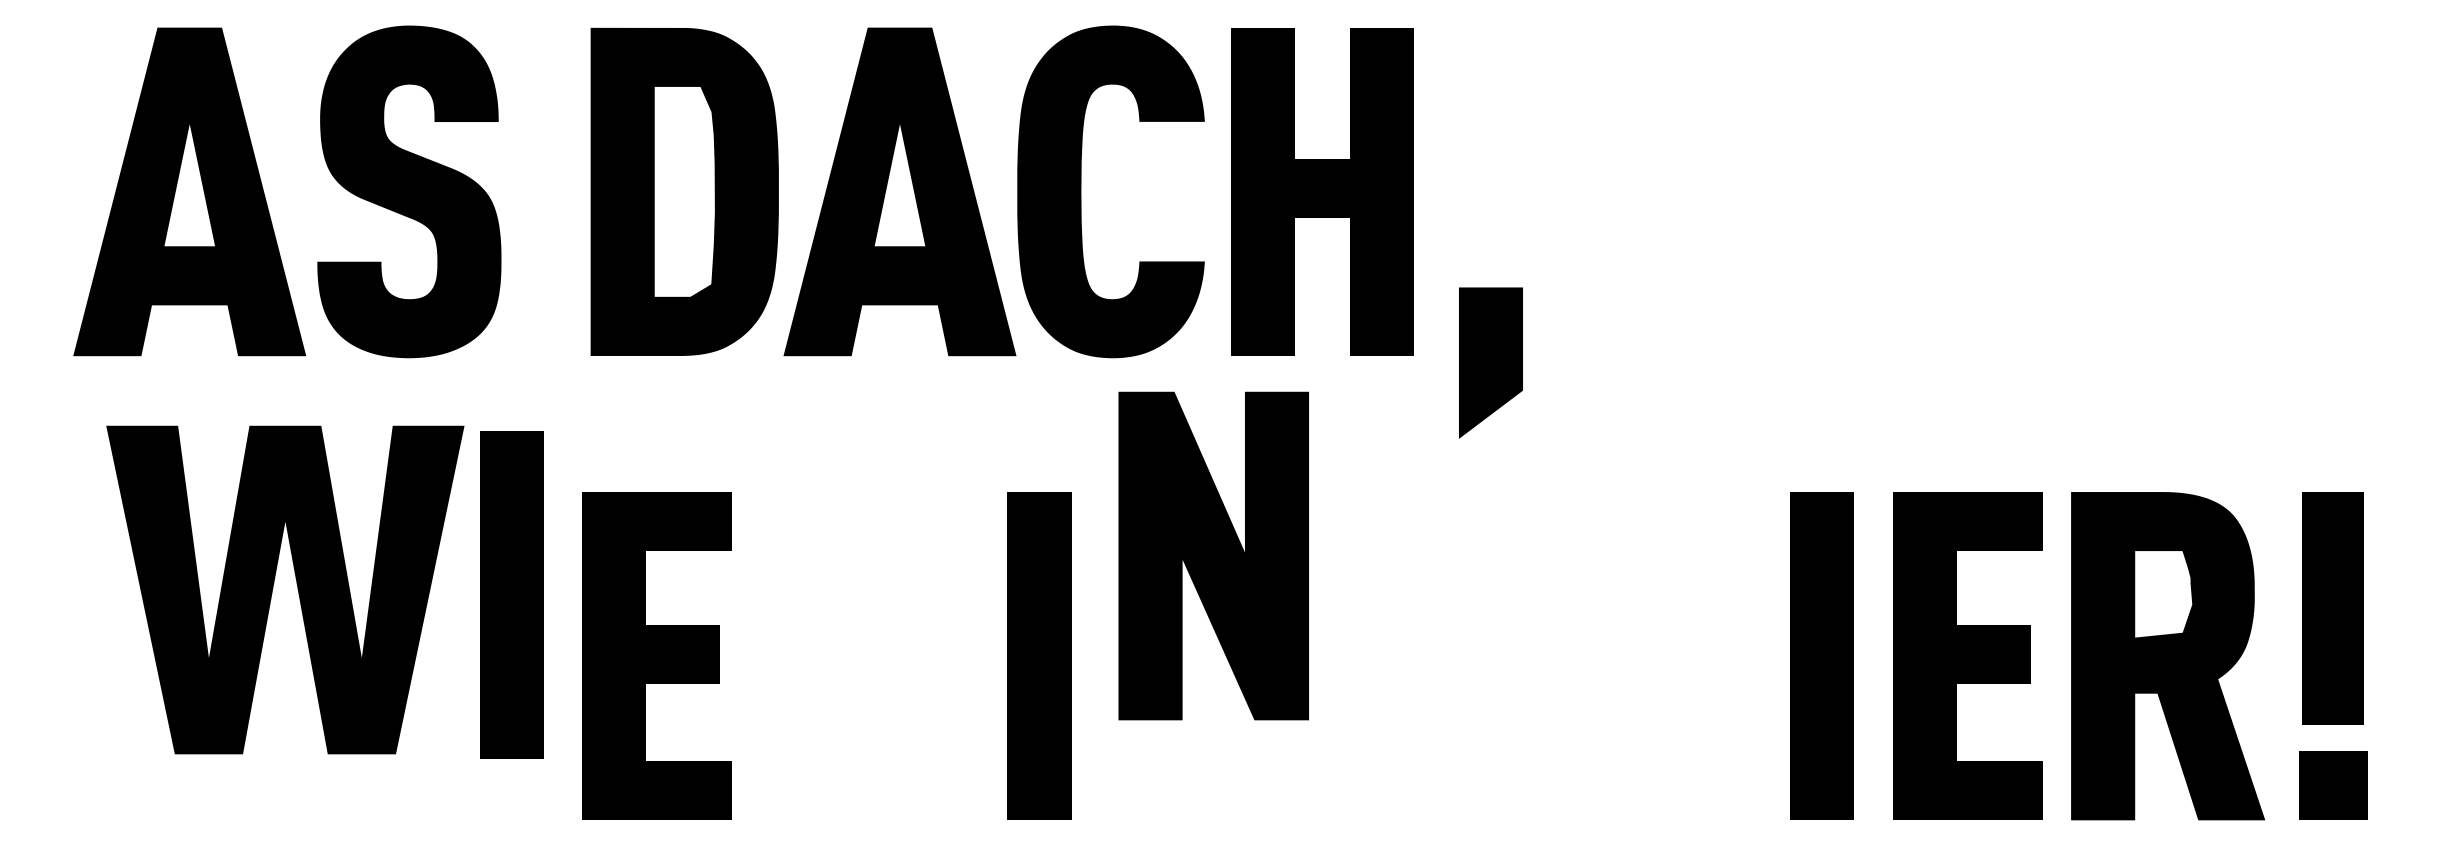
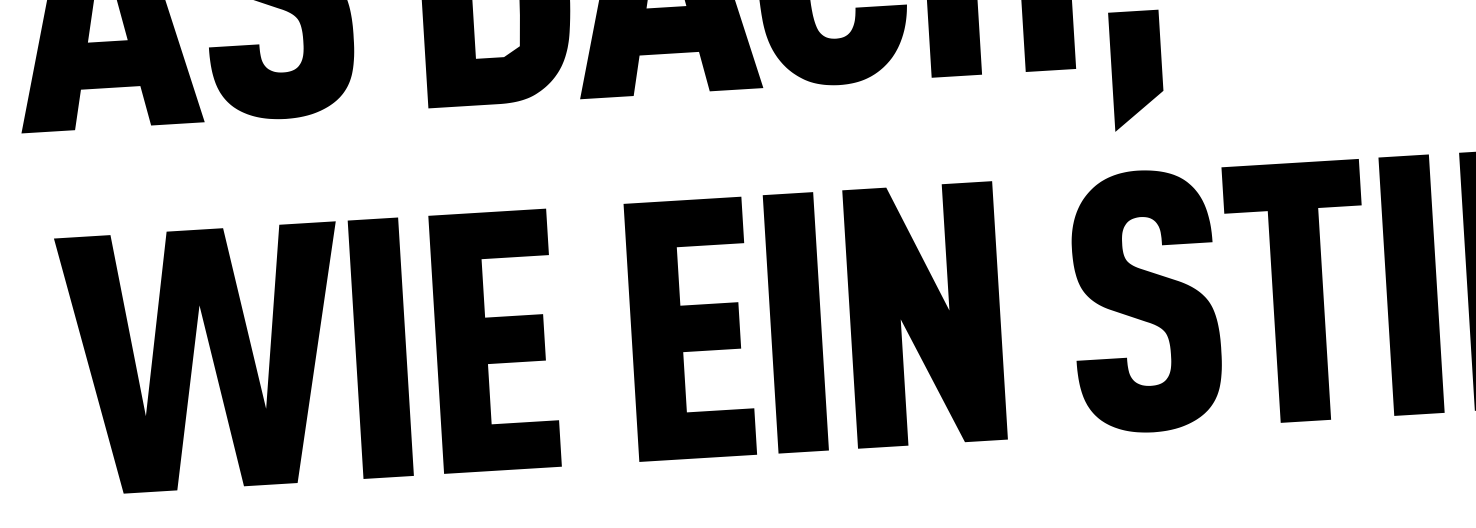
part: (1213, 555) -> (924, 314), moved
part: (297, 589) -> (212, 358), moved
part: (511, 594) -> (380, 347), moved
fill: (1484, 655) -> (1145, 301), added
fill: (905, 656) -> (690, 329), added
fill: (1677, 656) -> (1297, 292), added

